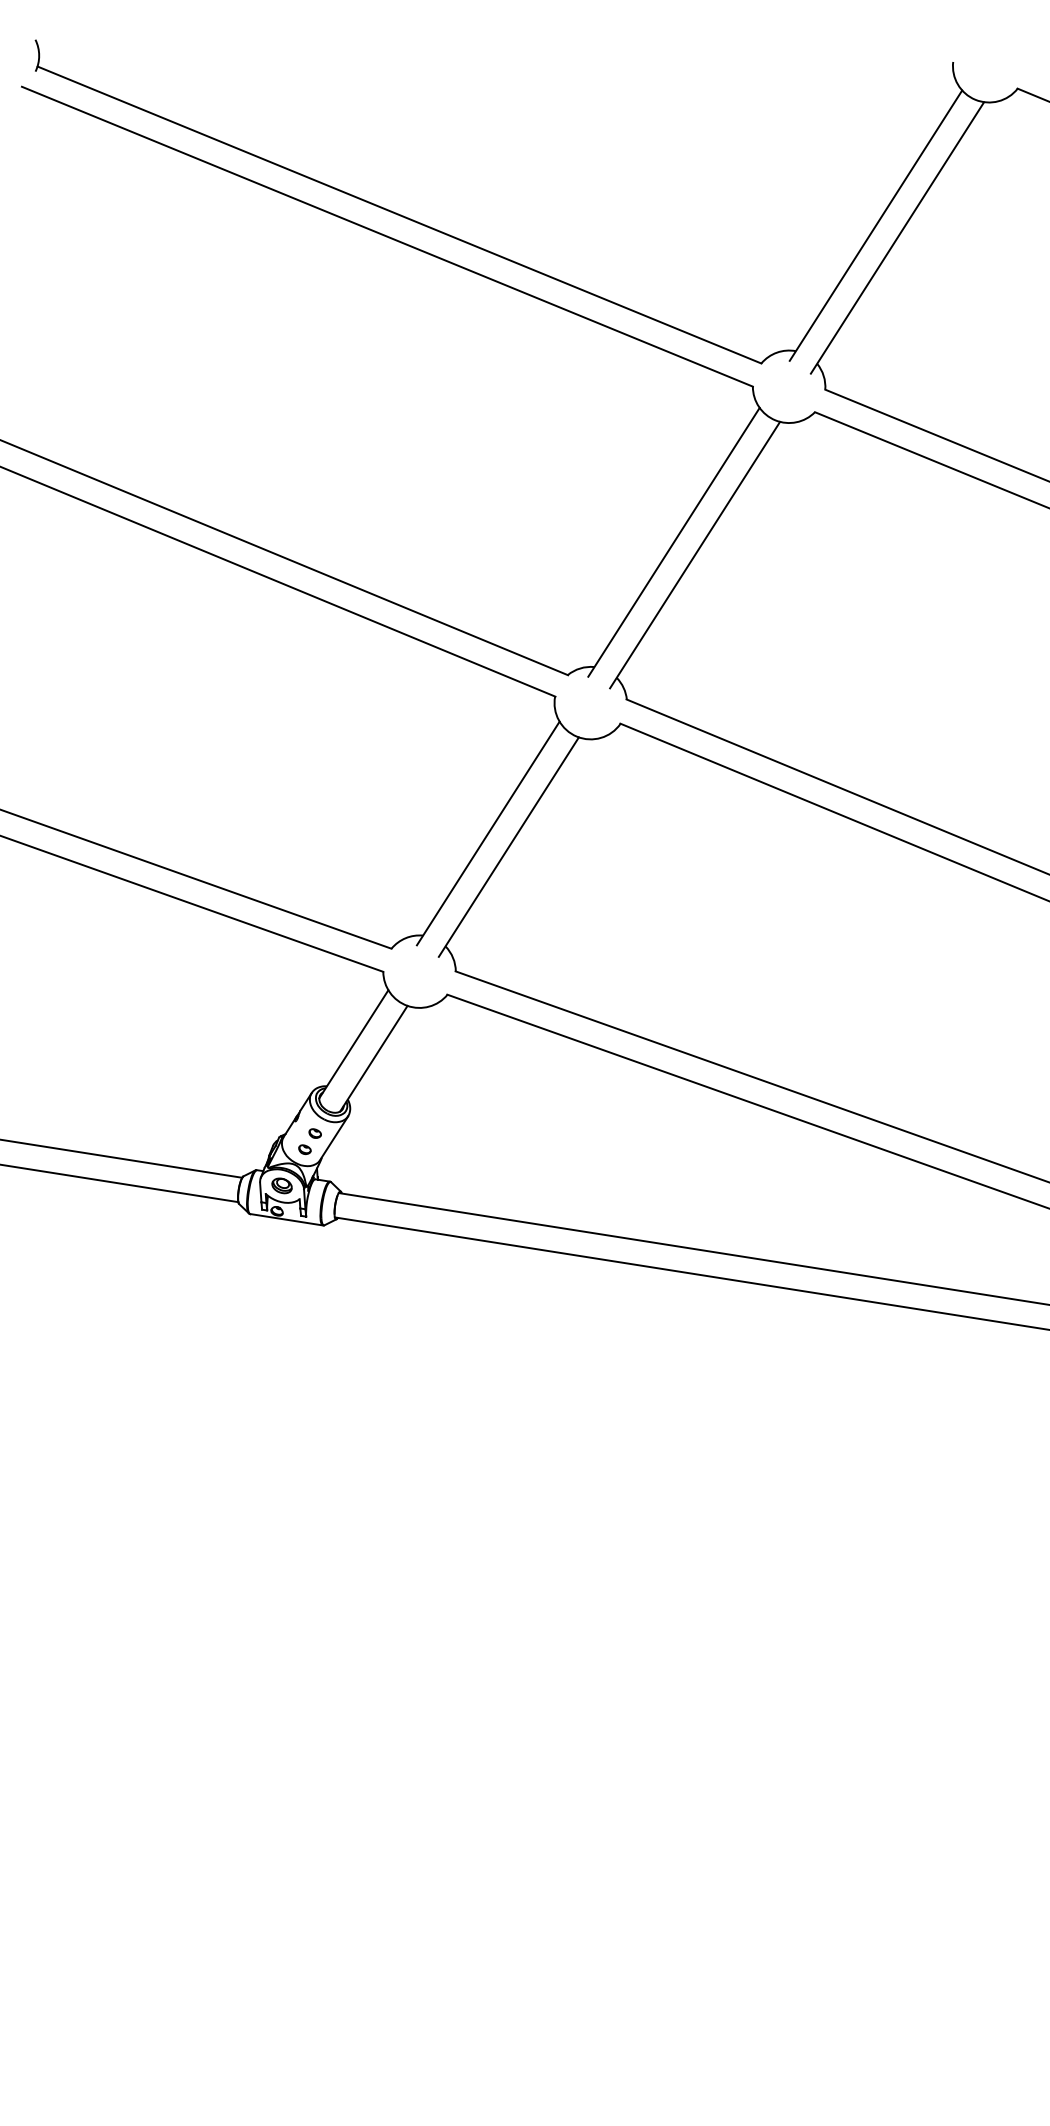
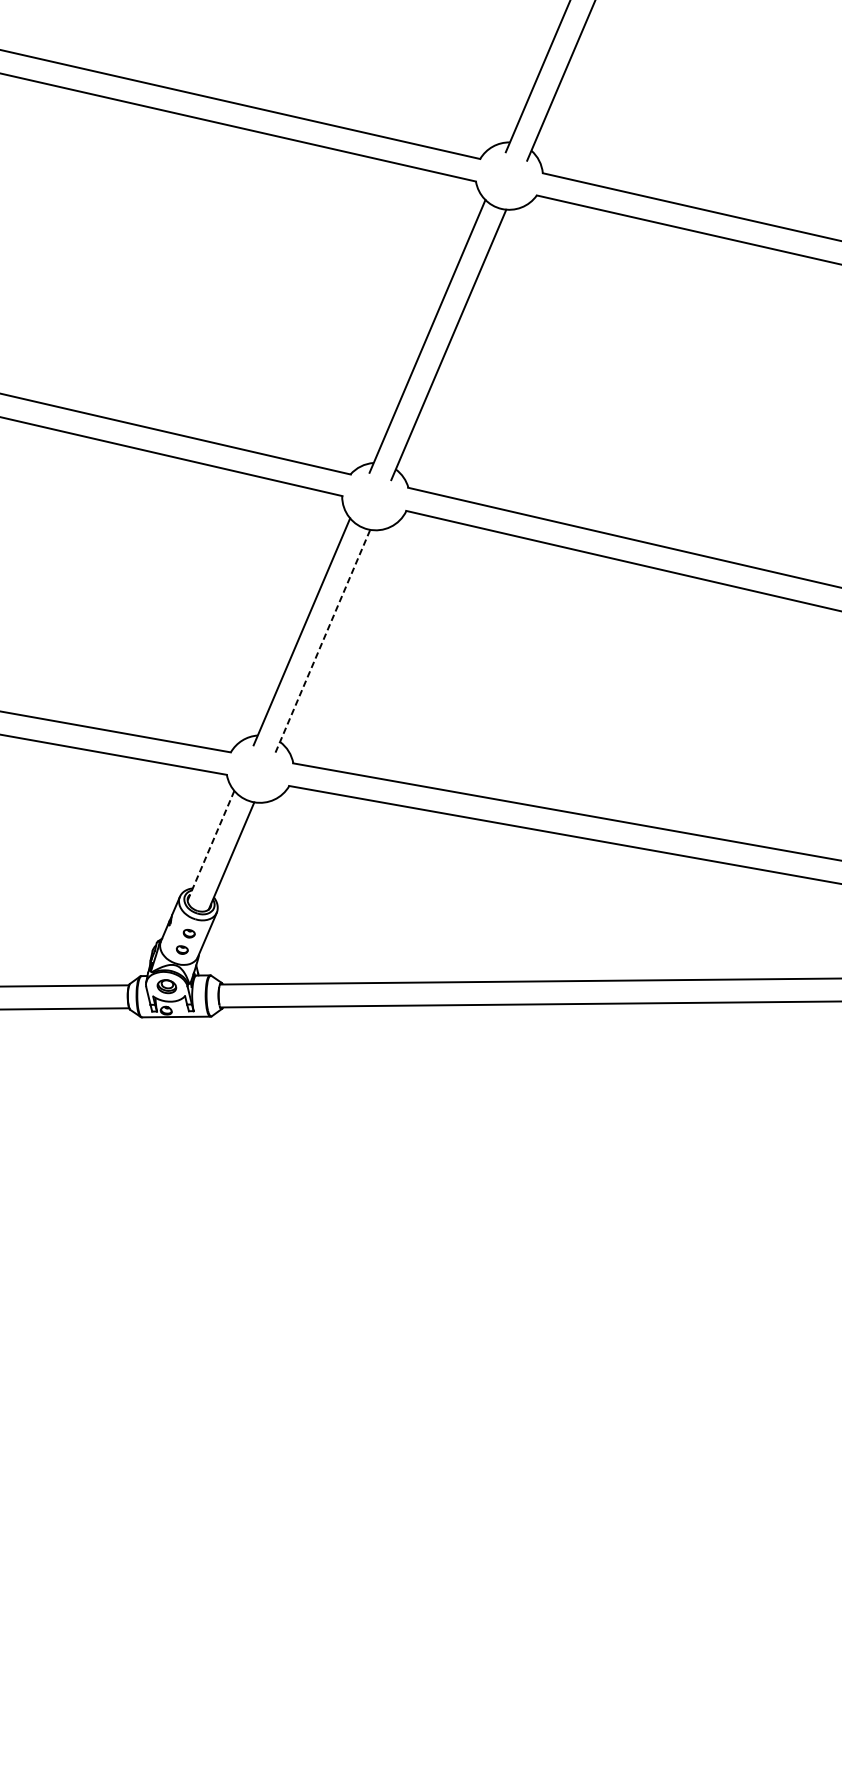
line: (509, 846) -> (323, 640), solid -> dashed
line: (353, 1044) -> (210, 846), solid -> dashed

